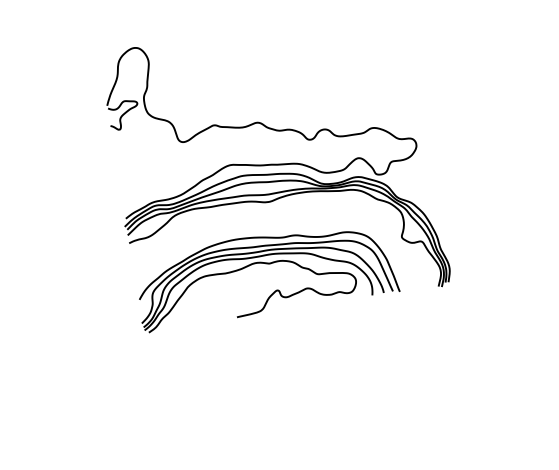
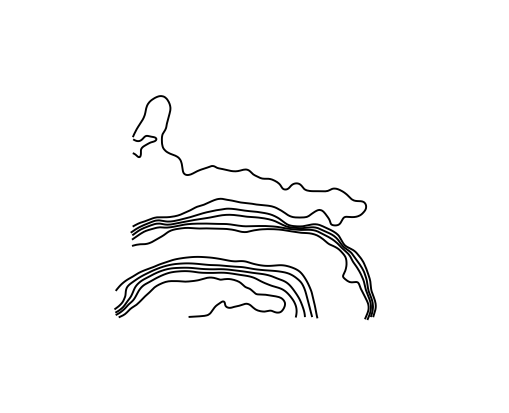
part: (267, 265) -> (218, 280), moved

